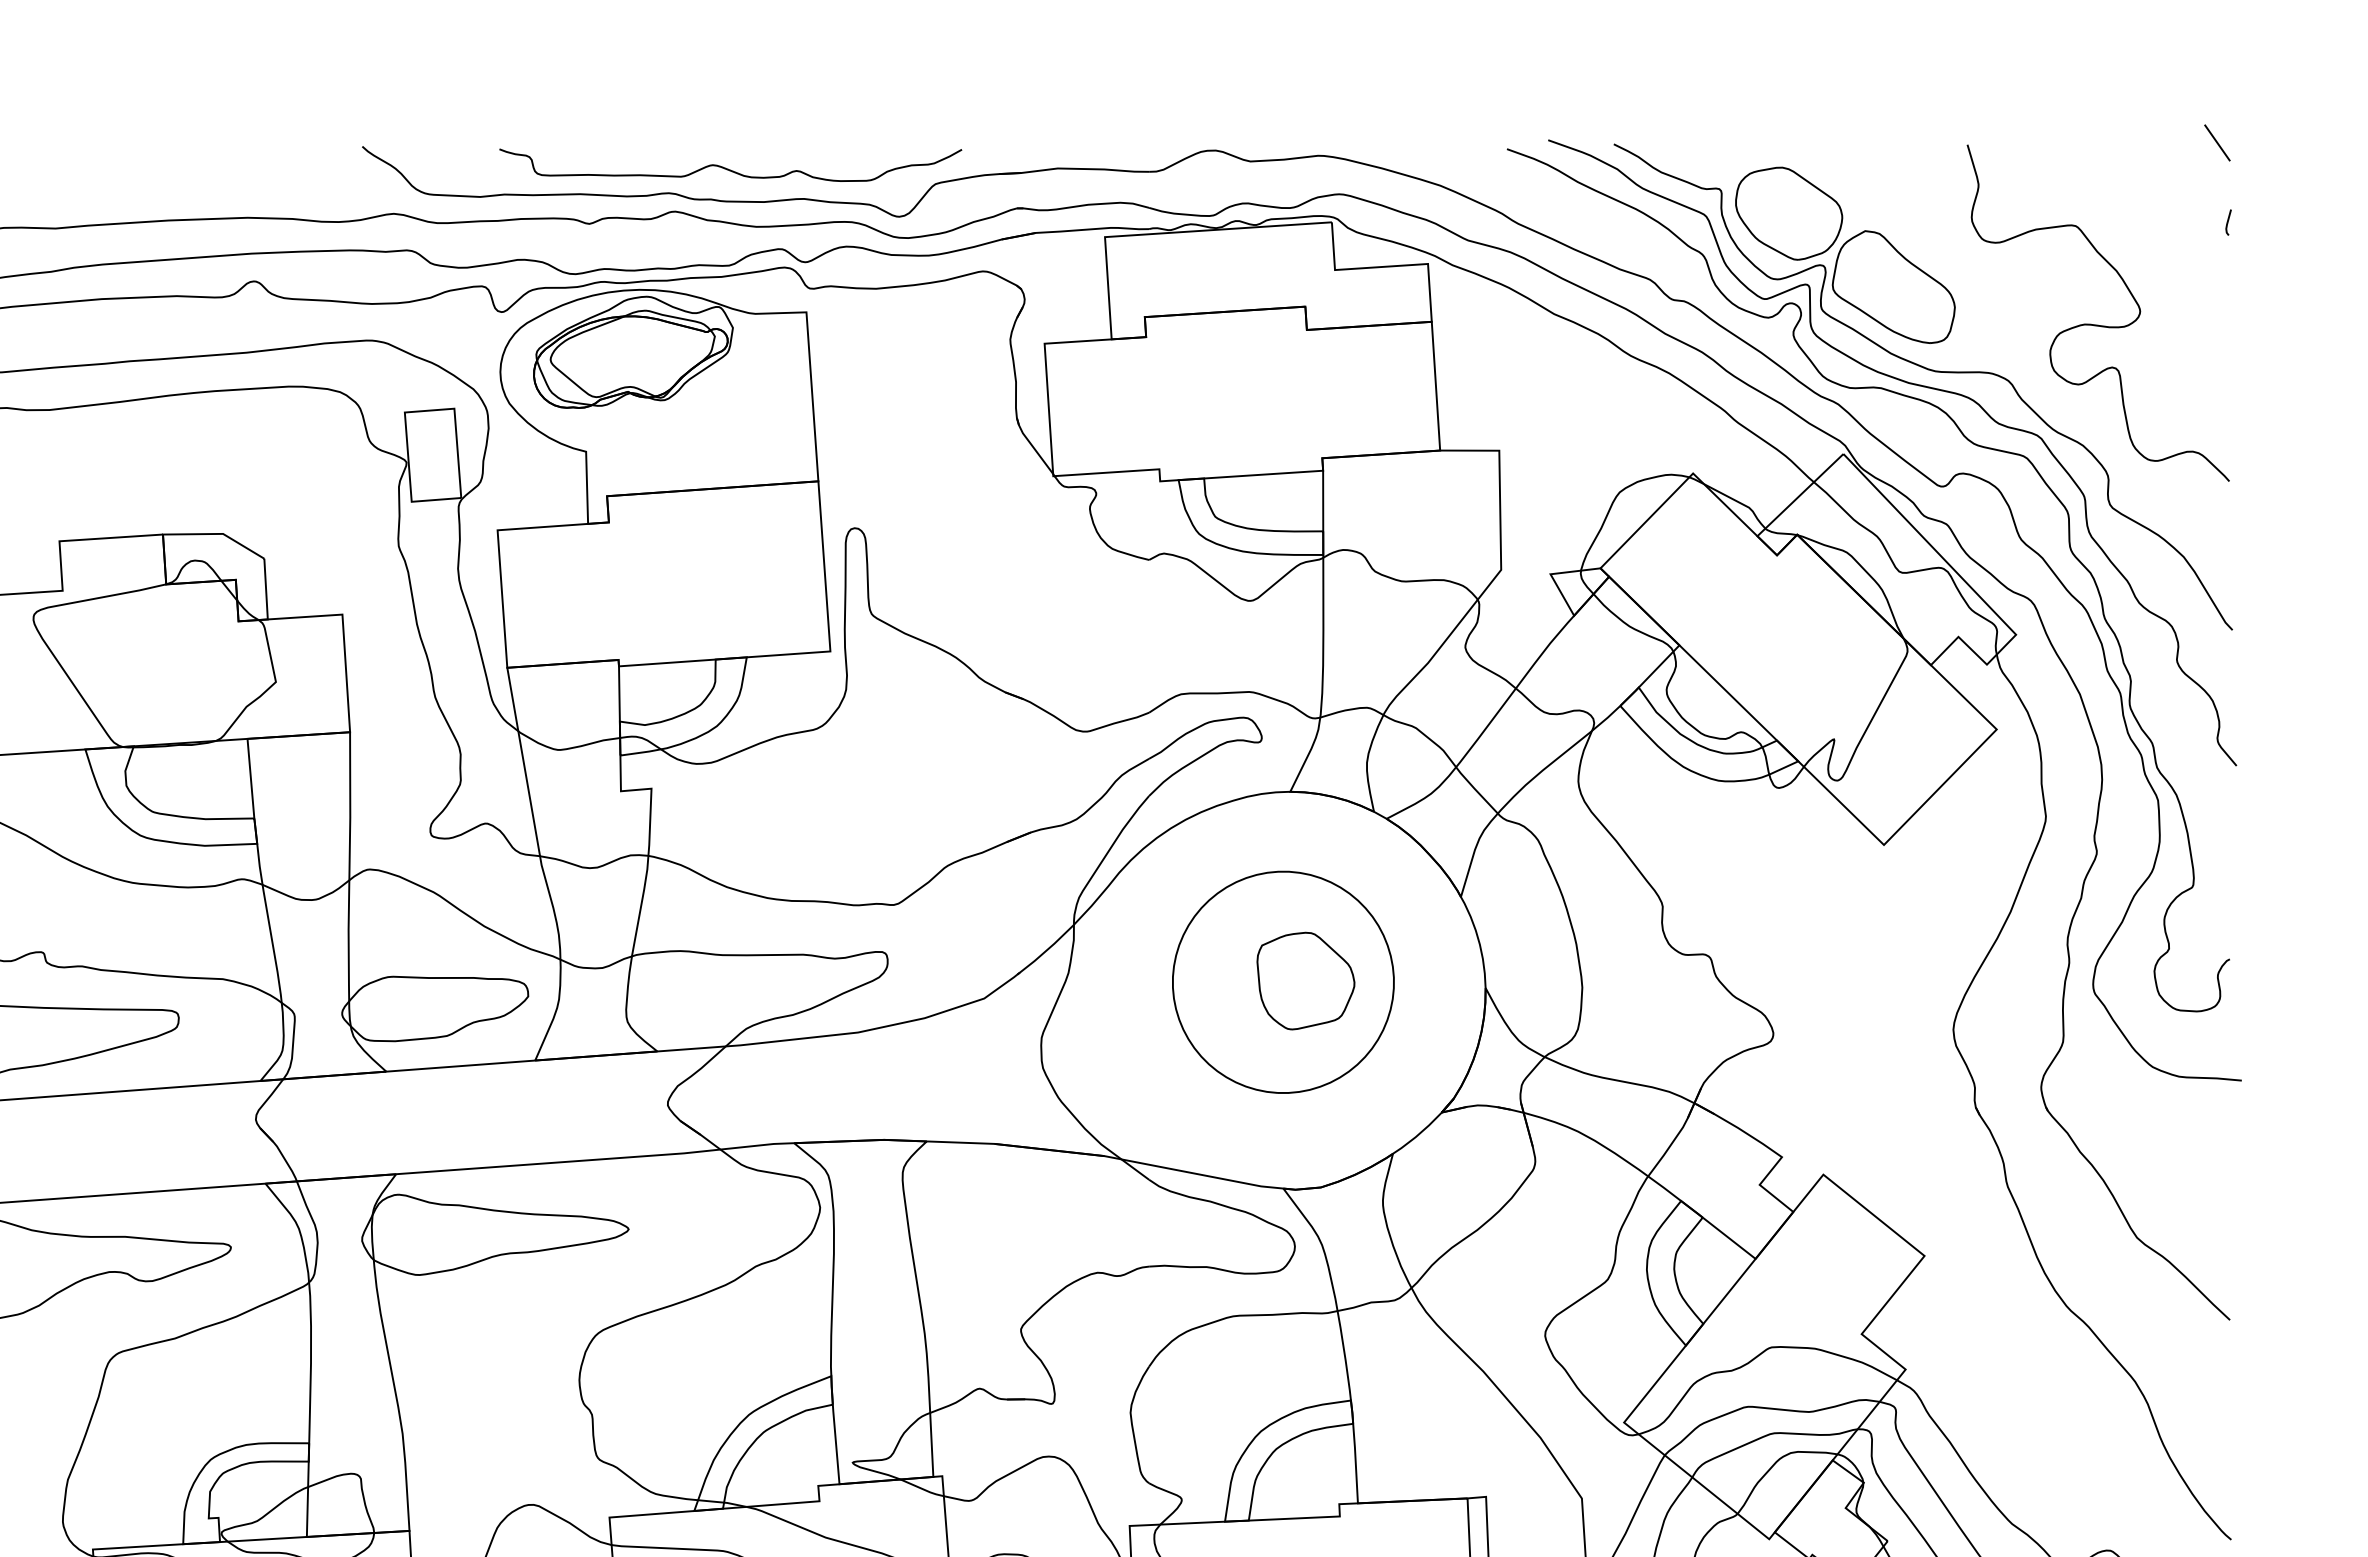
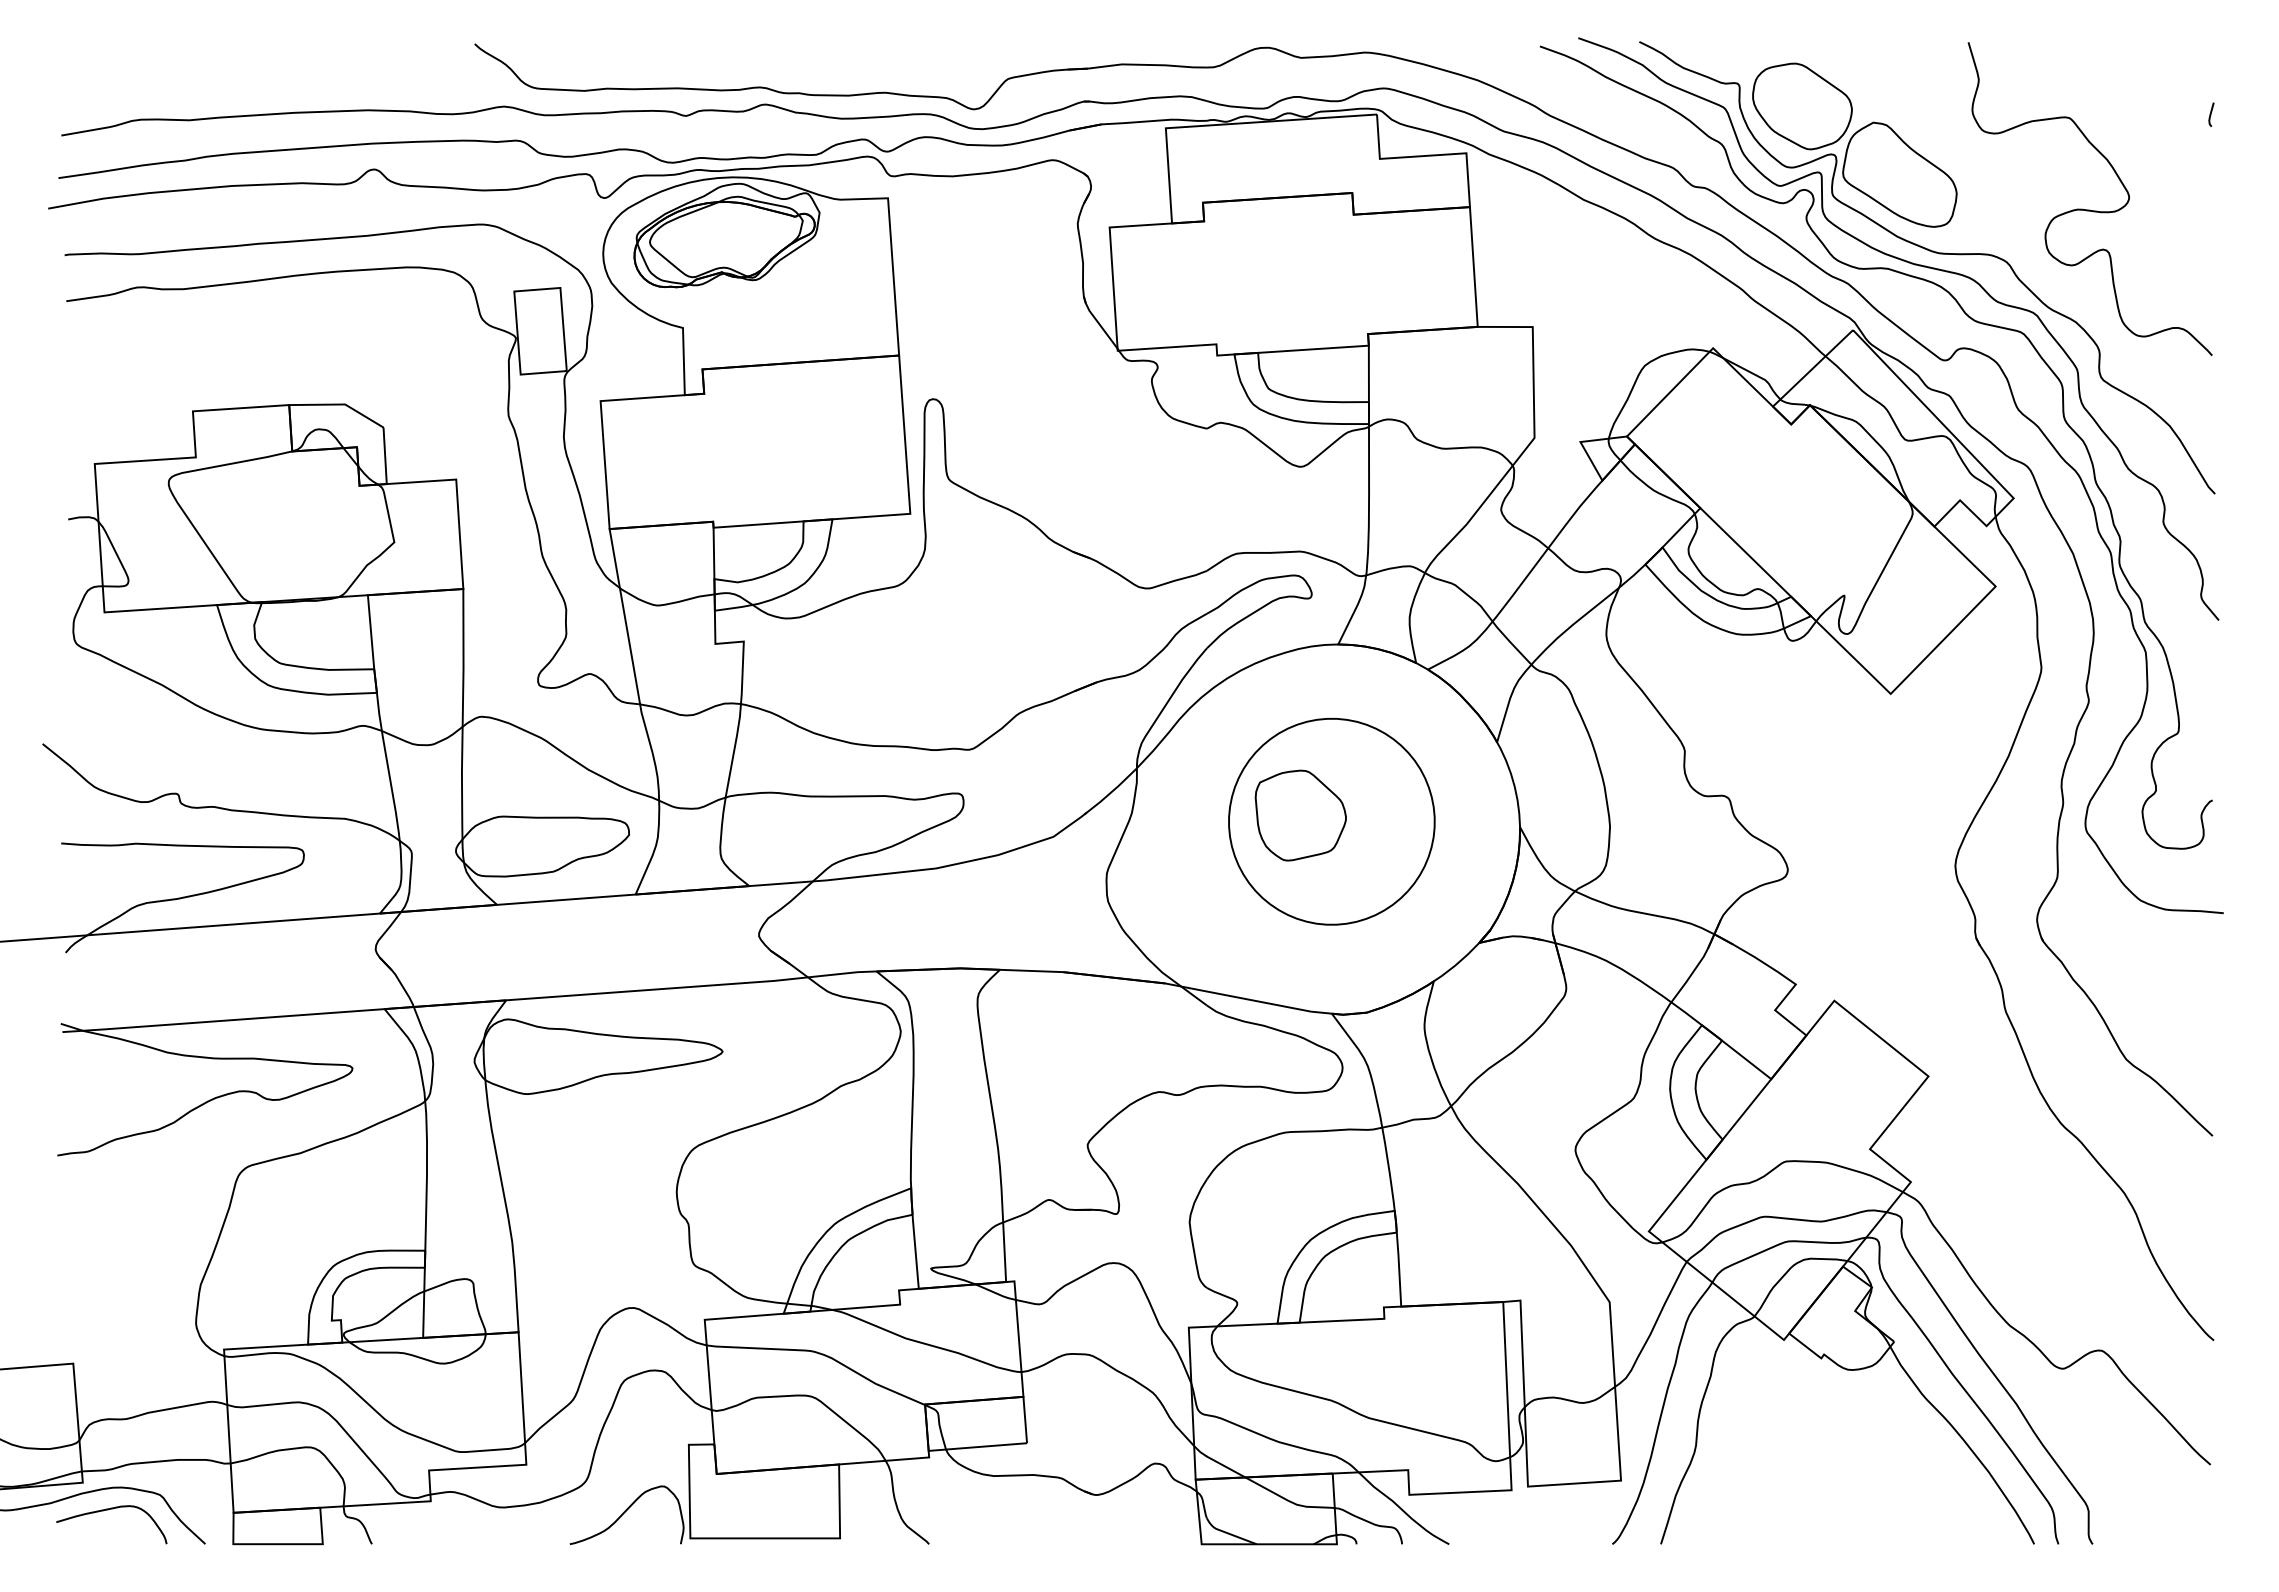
line: (2216, 142) -> (2200, 40), removed
curve: (728, 168) -> (815, 64), removed
part: (1305, 980) -> (1300, 815), moved

